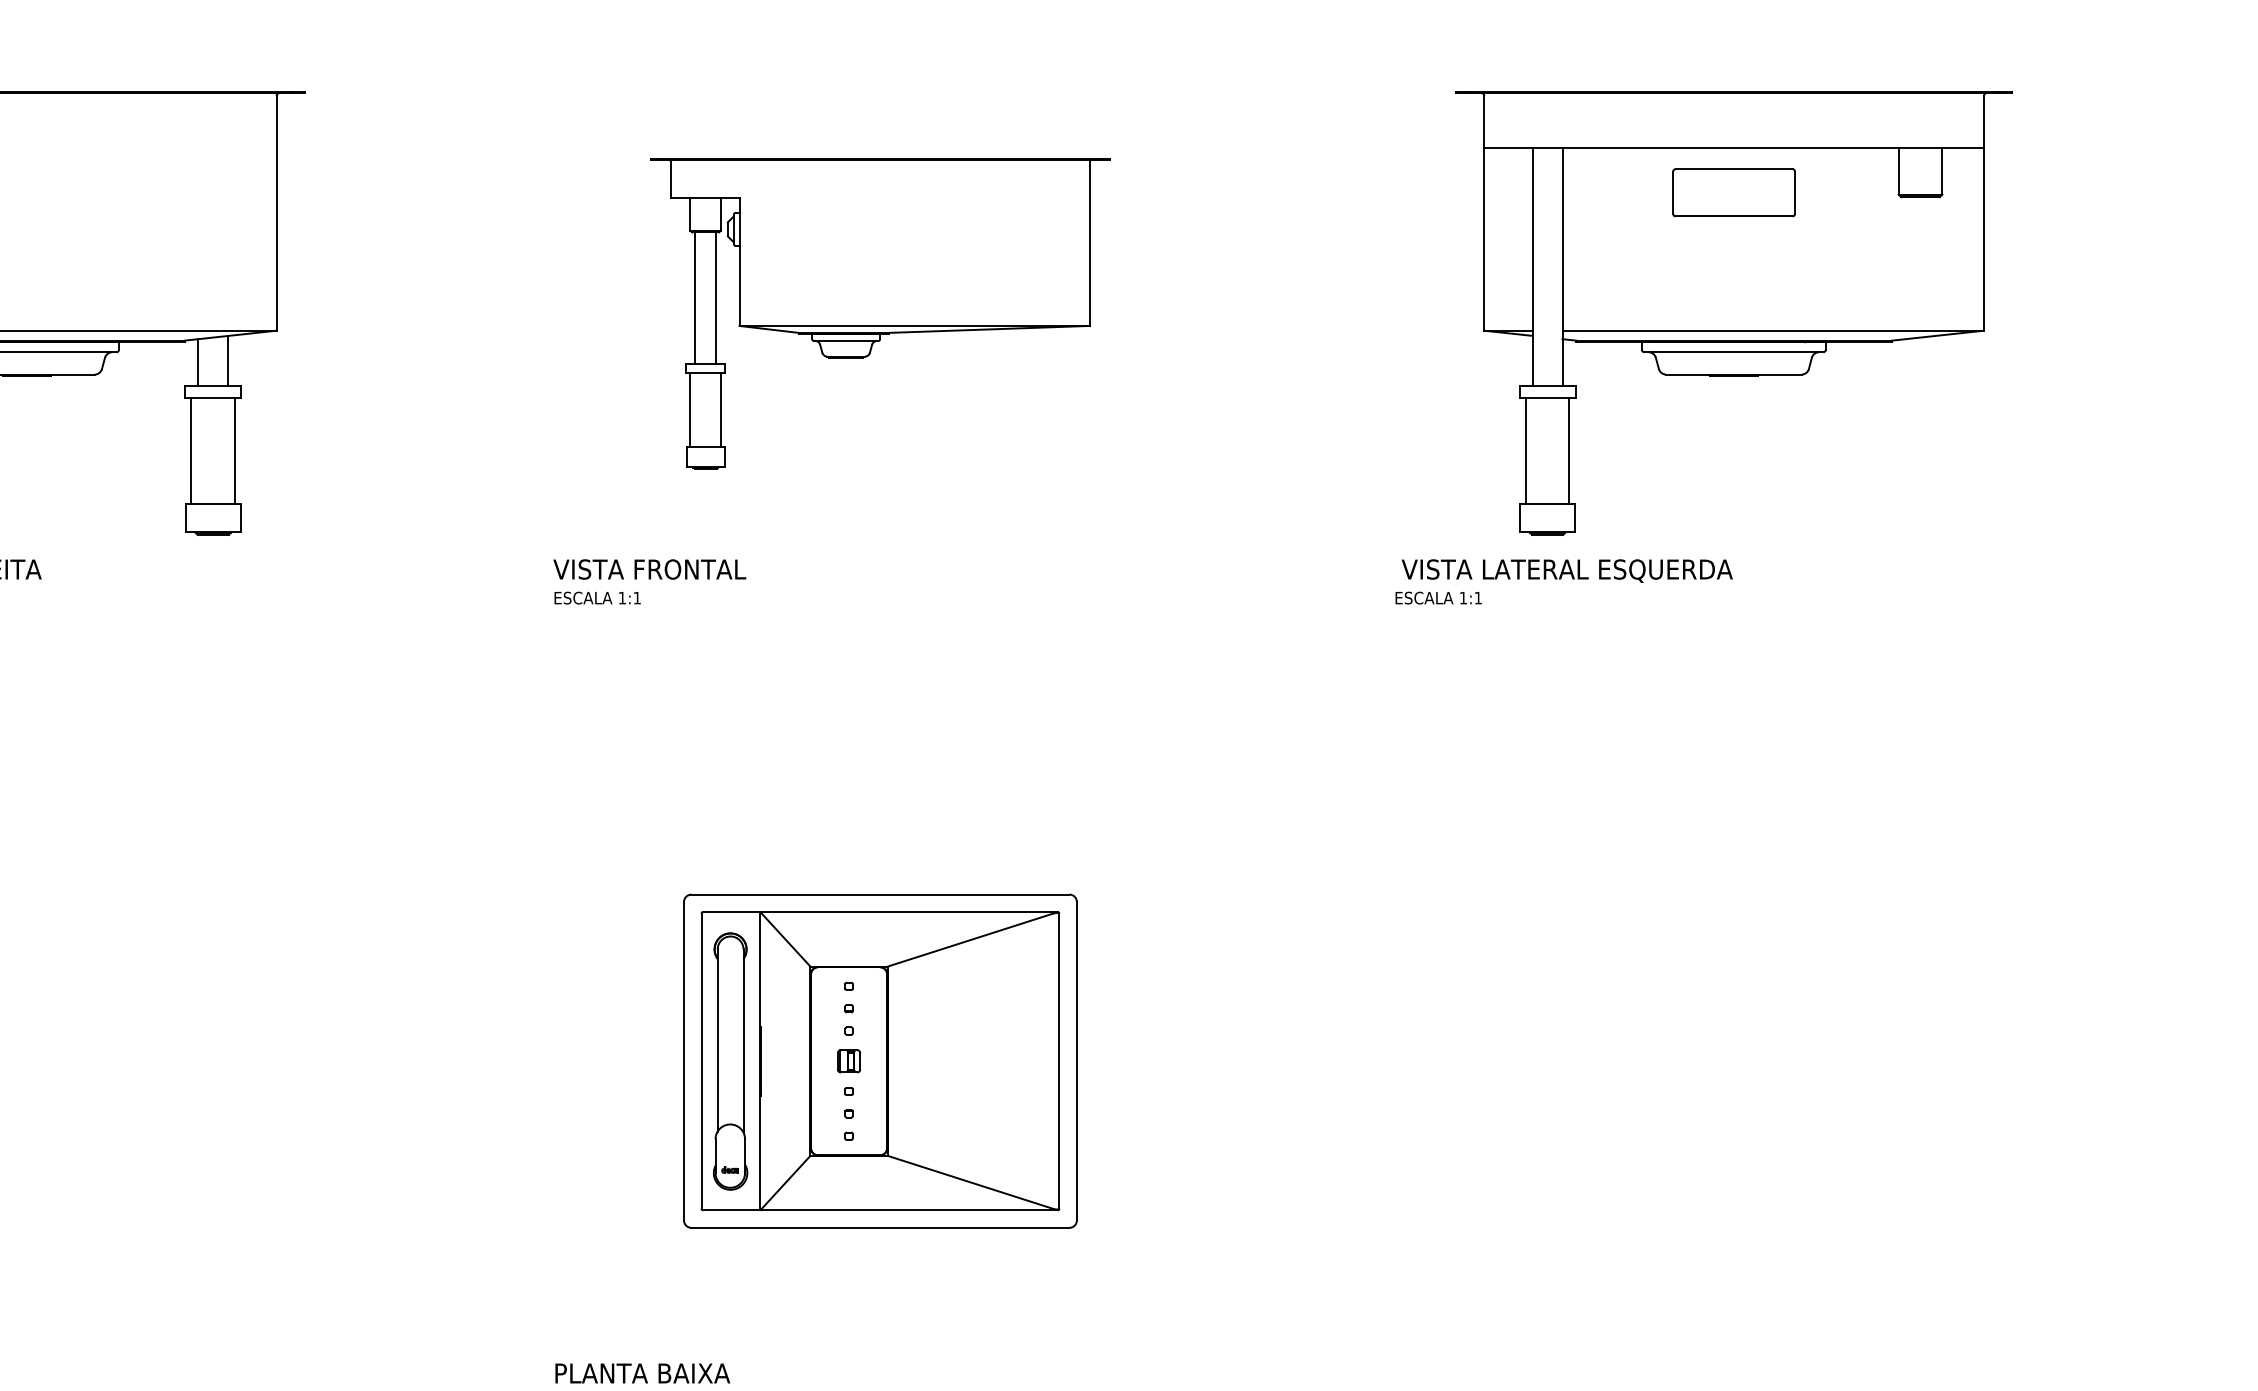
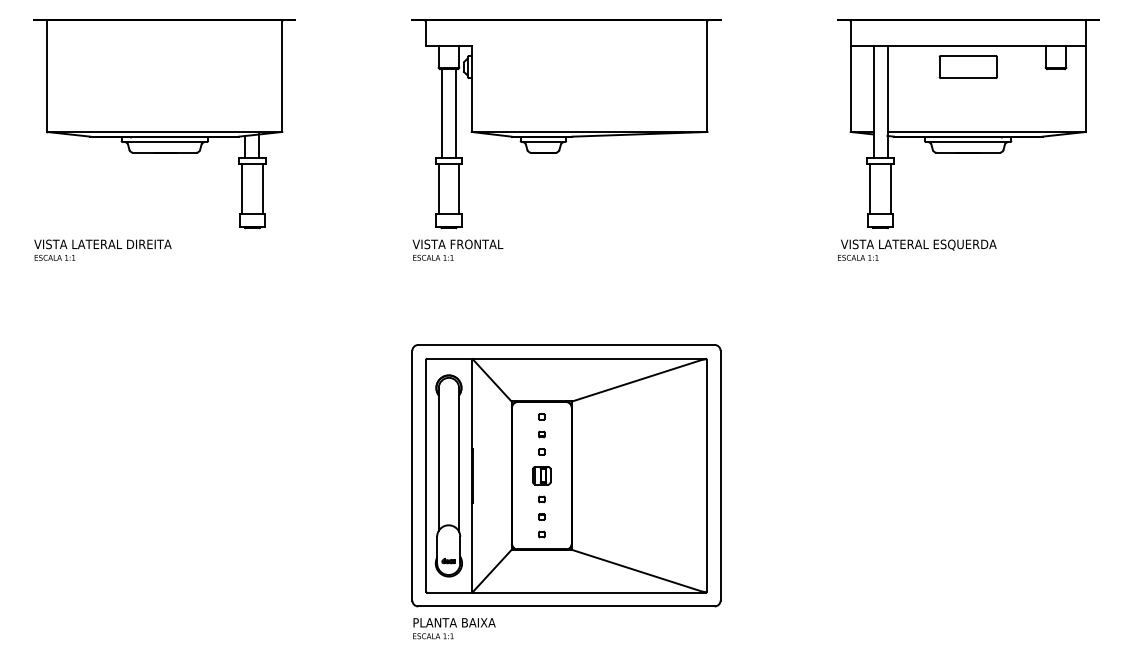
part: (880, 314) -> (566, 124), size x1.43
text: (1564, 580) -> (917, 249), moved
part: (880, 1060) -> (566, 475), size x1.67

